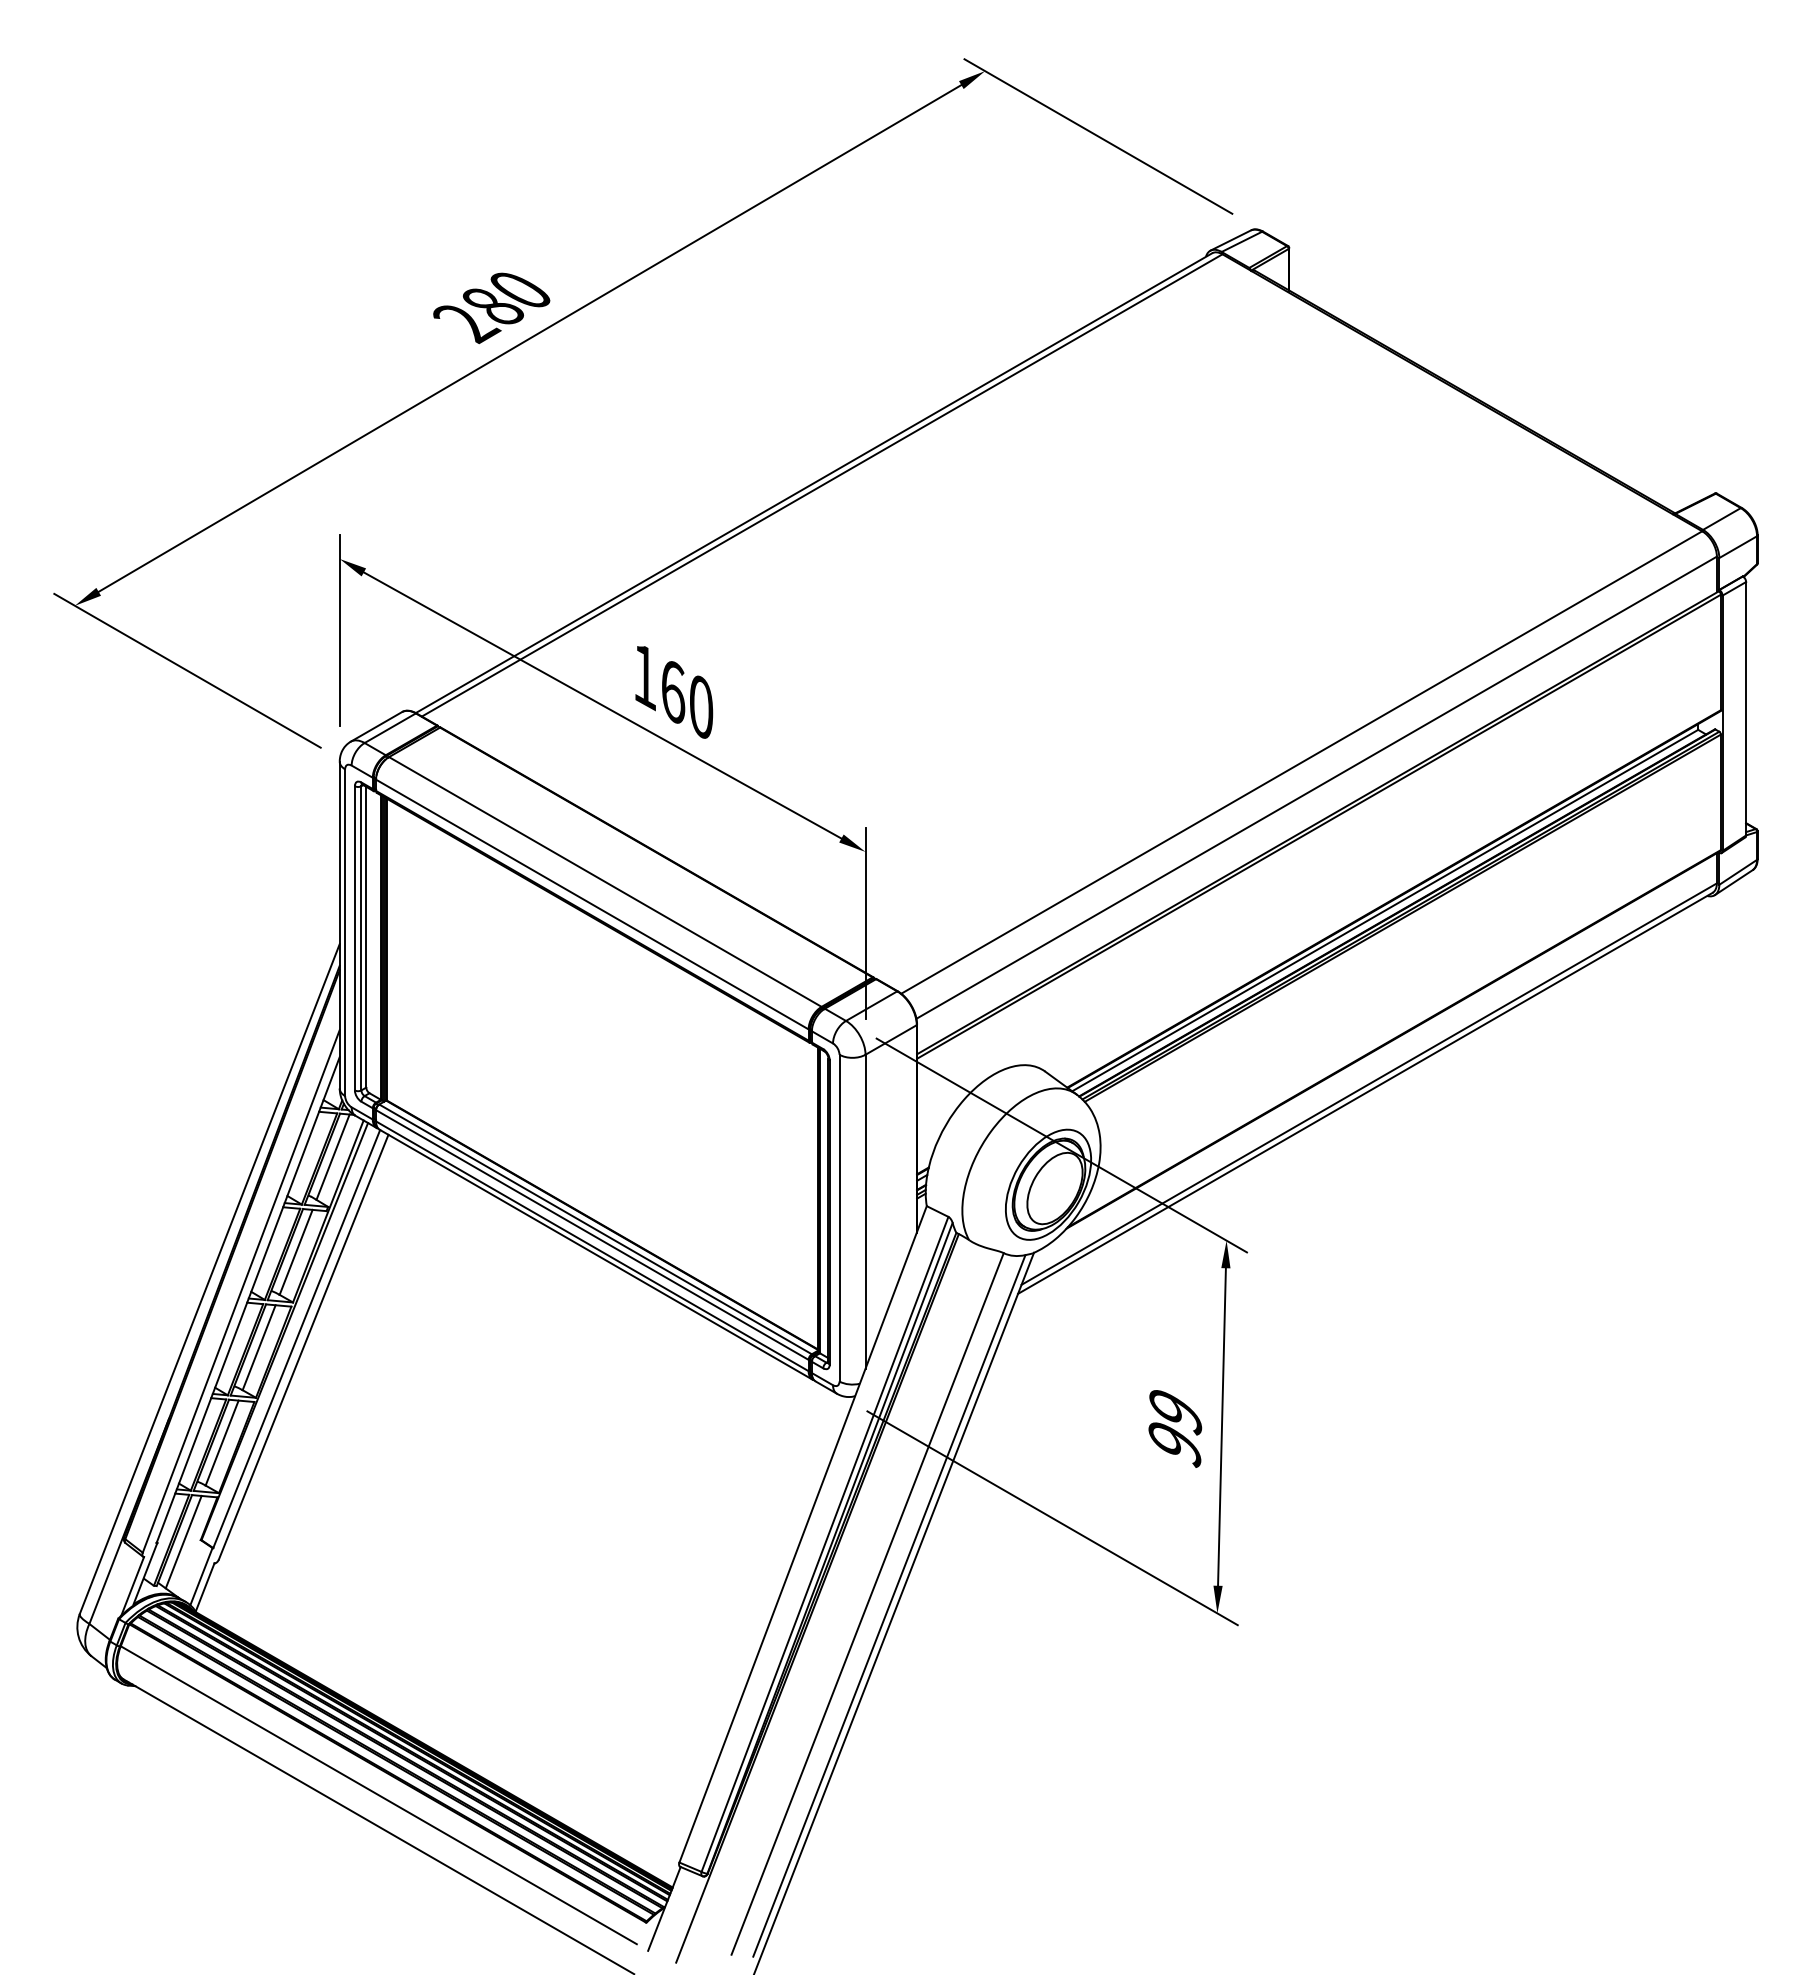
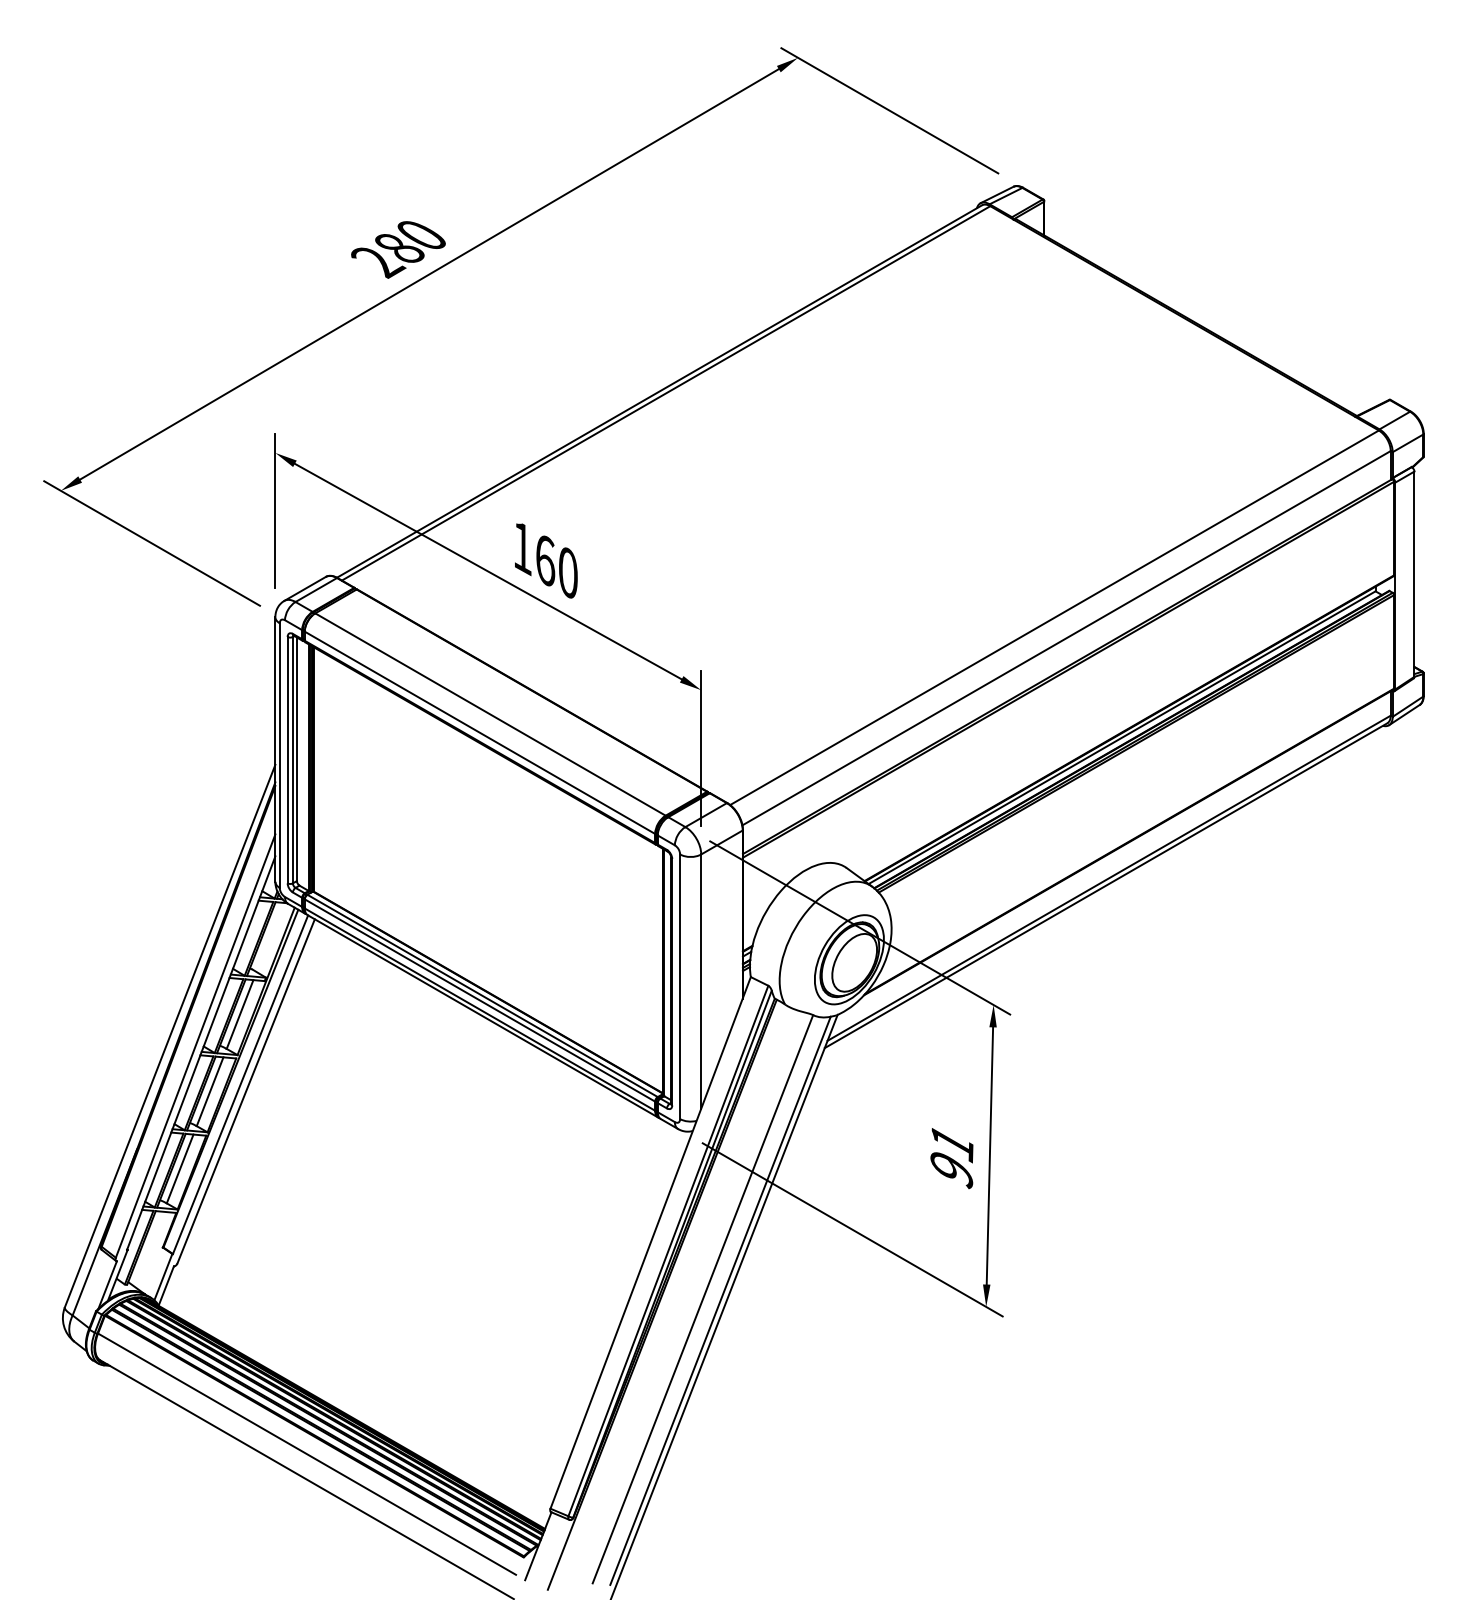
line: (332, 1156) -> (269, 936), removed
text: (1175, 1413) -> (952, 1145), 99 -> 91
line: (183, 1541) -> (148, 1248), removed

